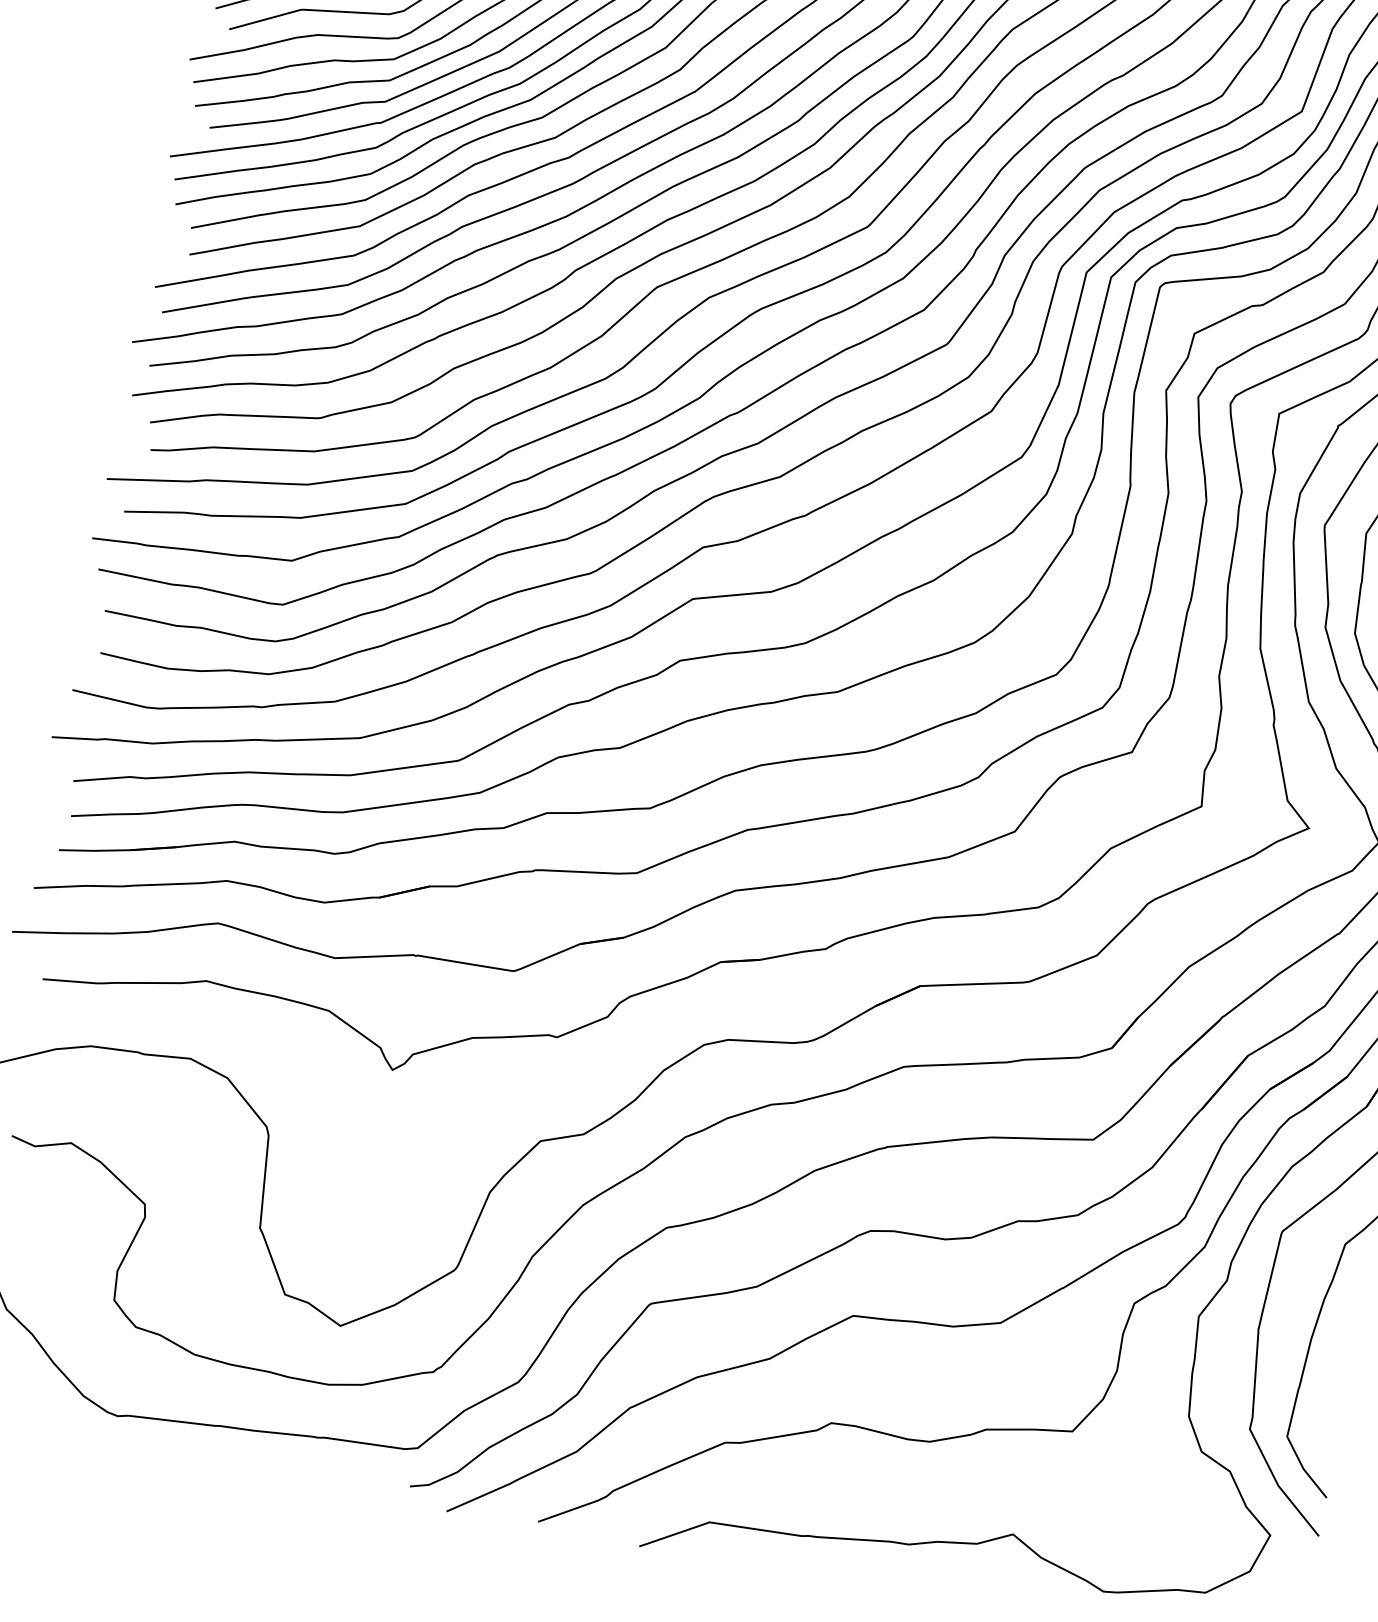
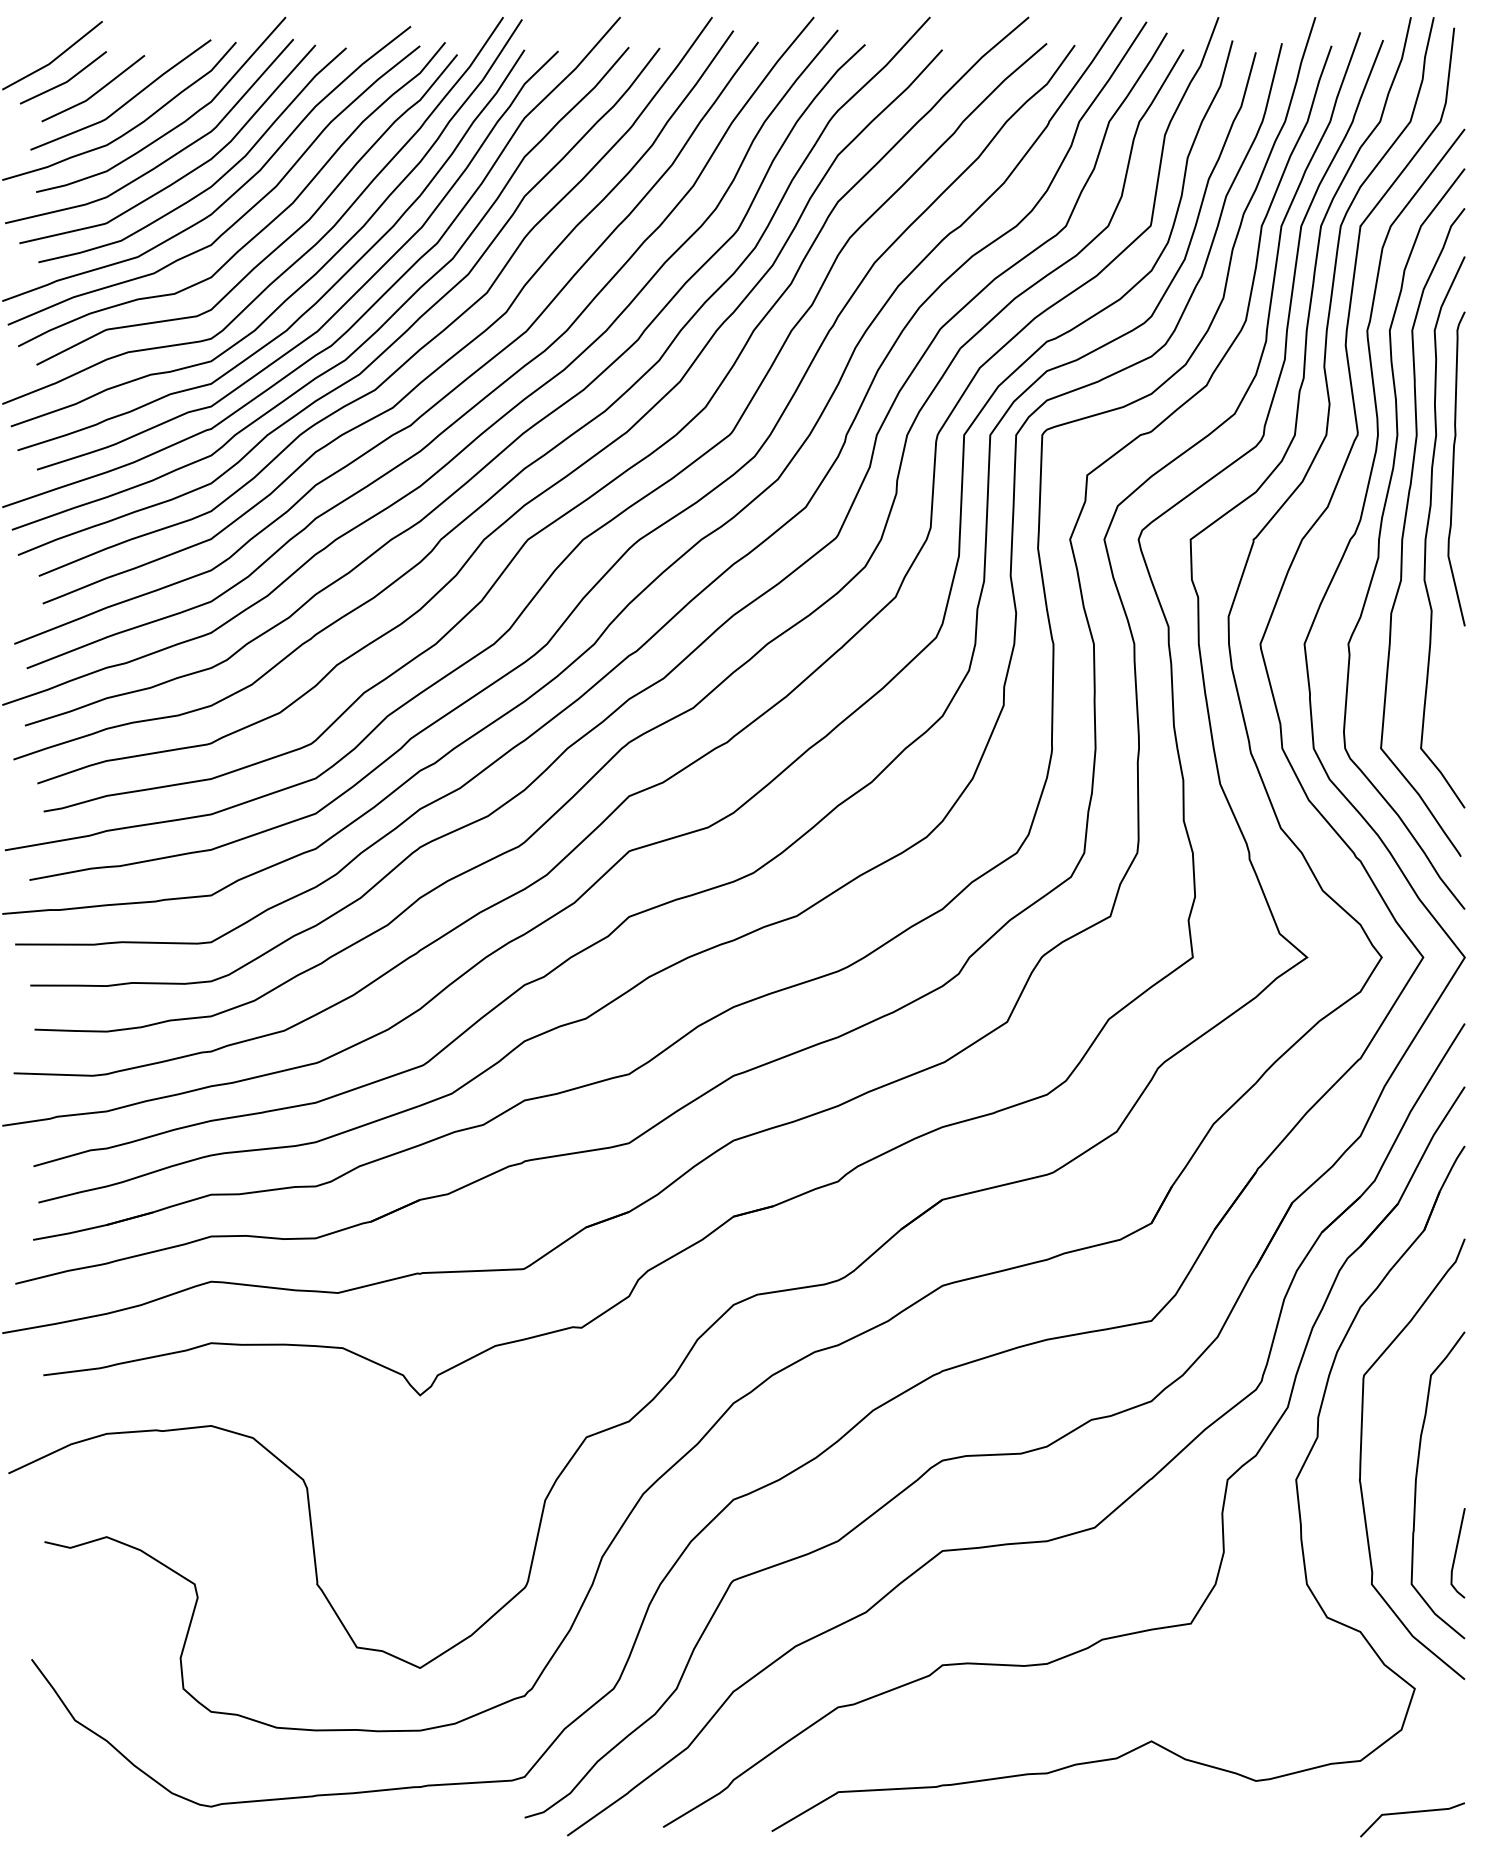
line: (1335, 1416) -> (1456, 1553), added

